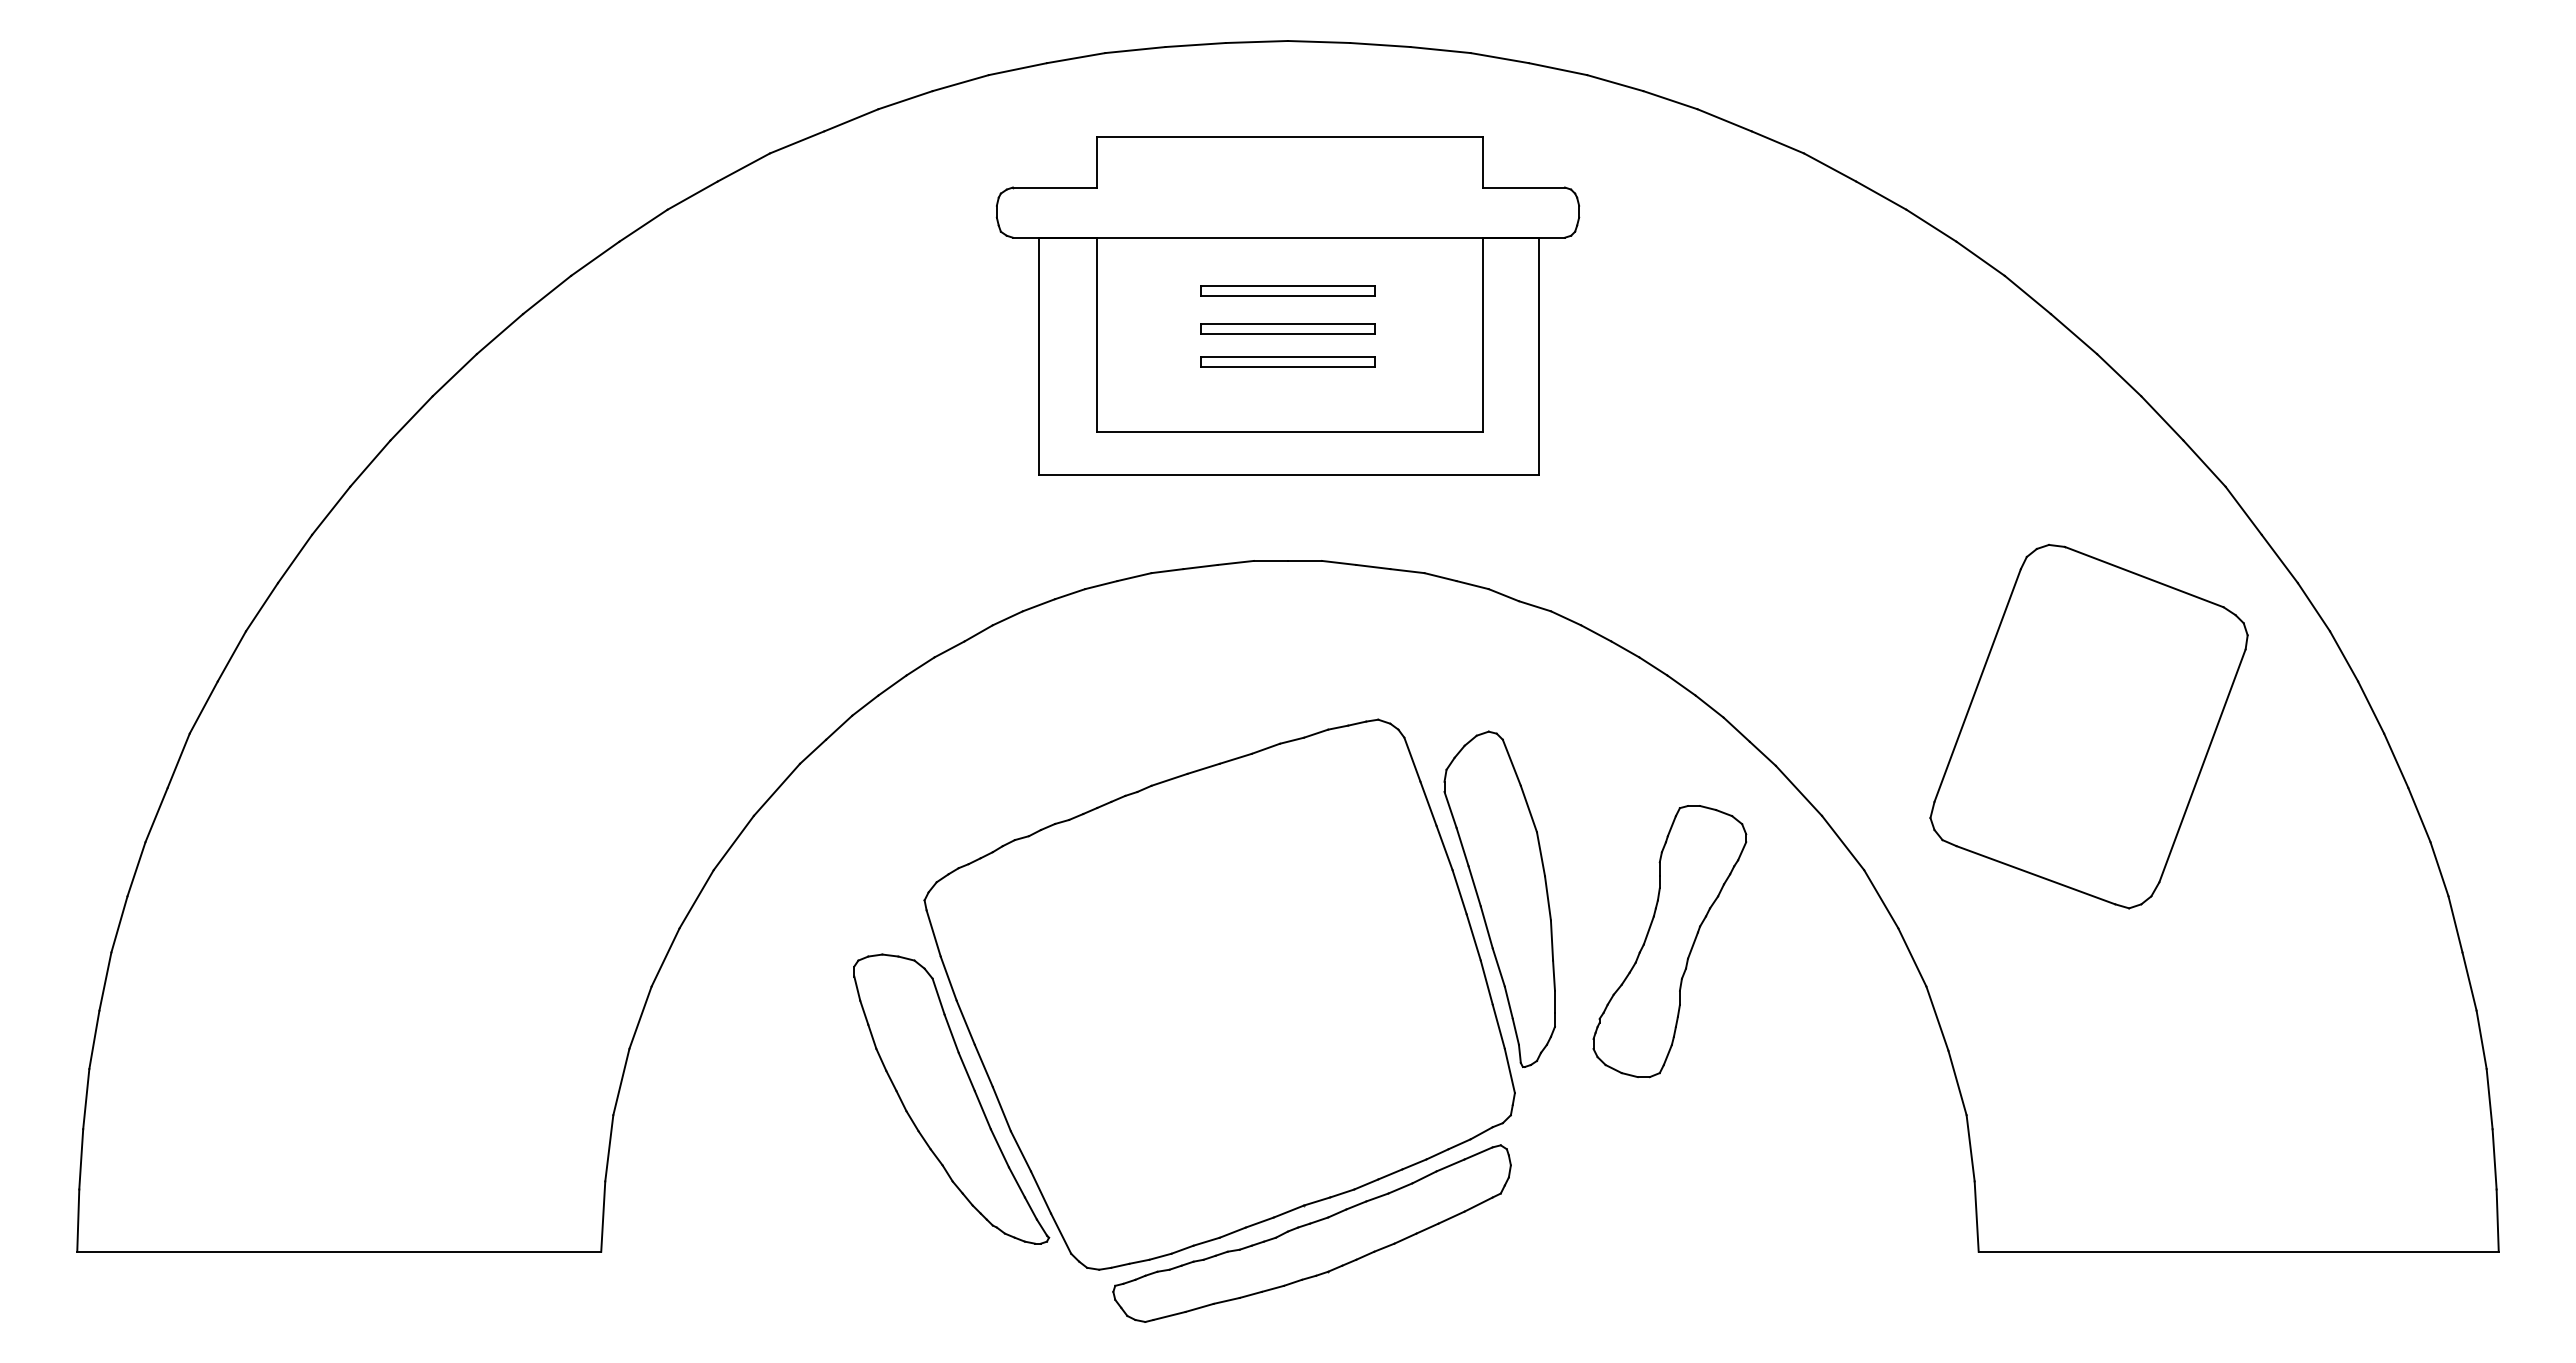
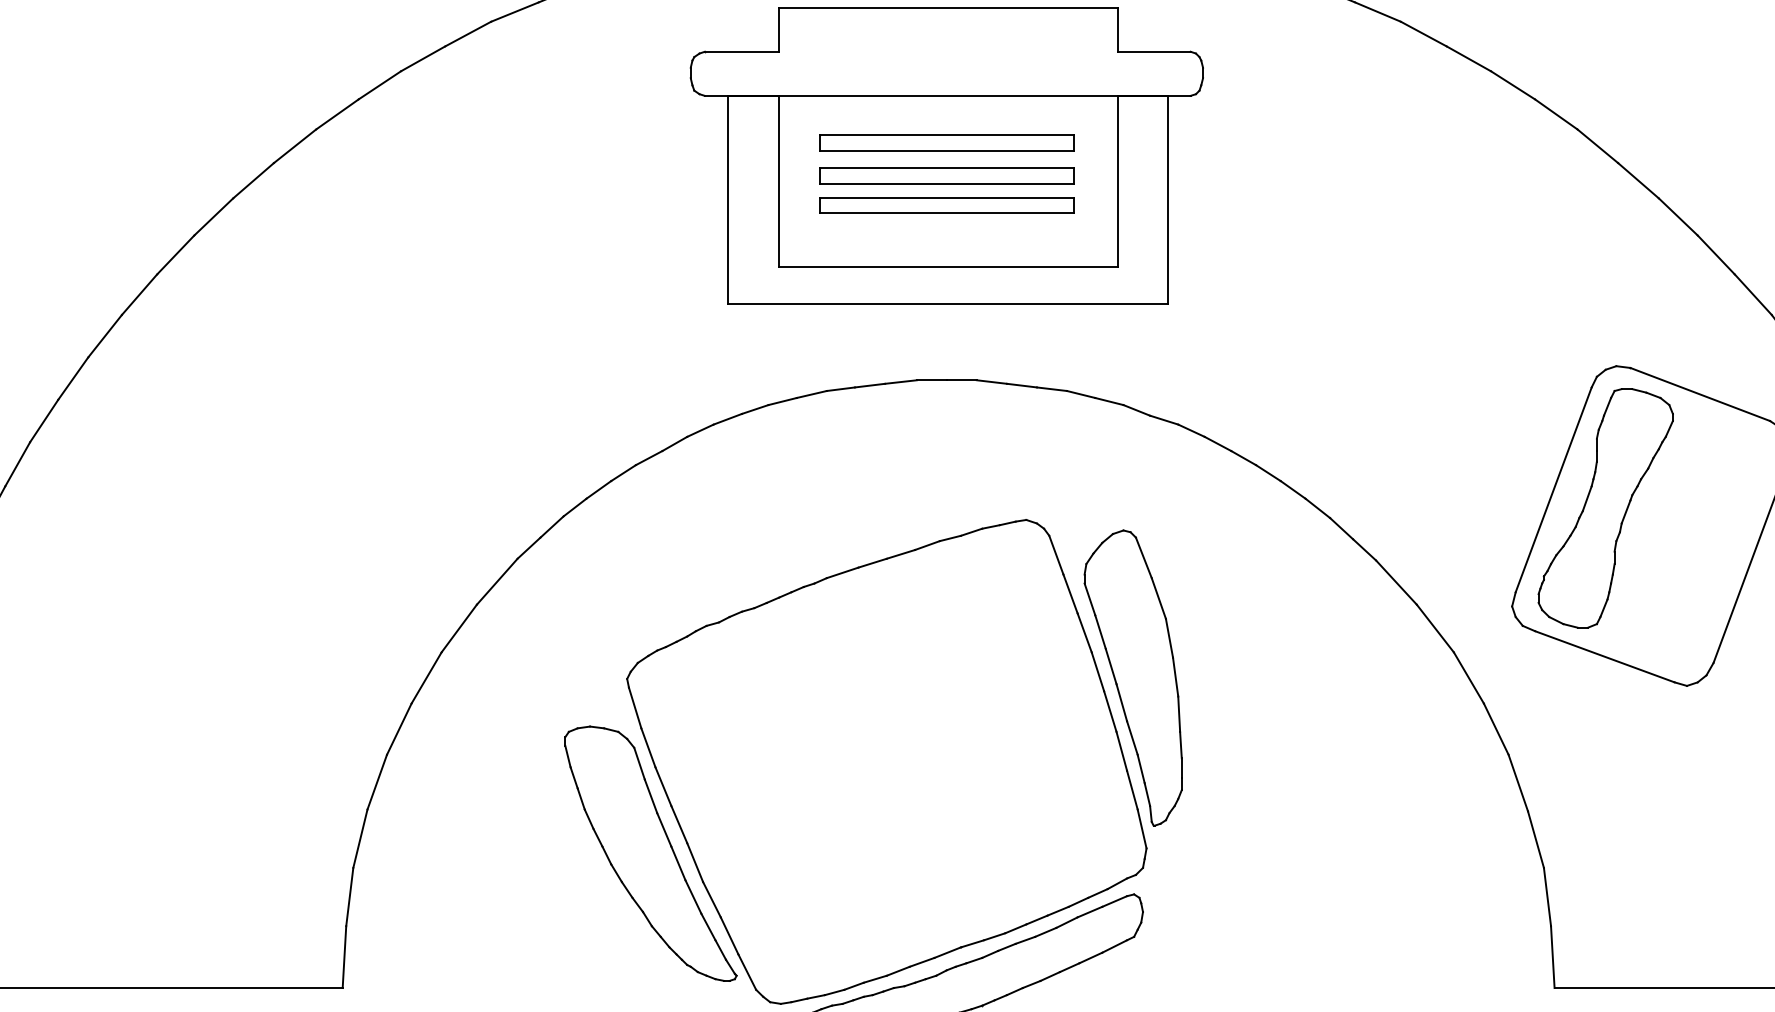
part: (1287, 290) -> (946, 142), size x1.67
part: (1287, 328) -> (946, 175), size x1.67
part: (1287, 361) -> (946, 204), size x1.67
part: (1669, 941) -> (1605, 508), moved

